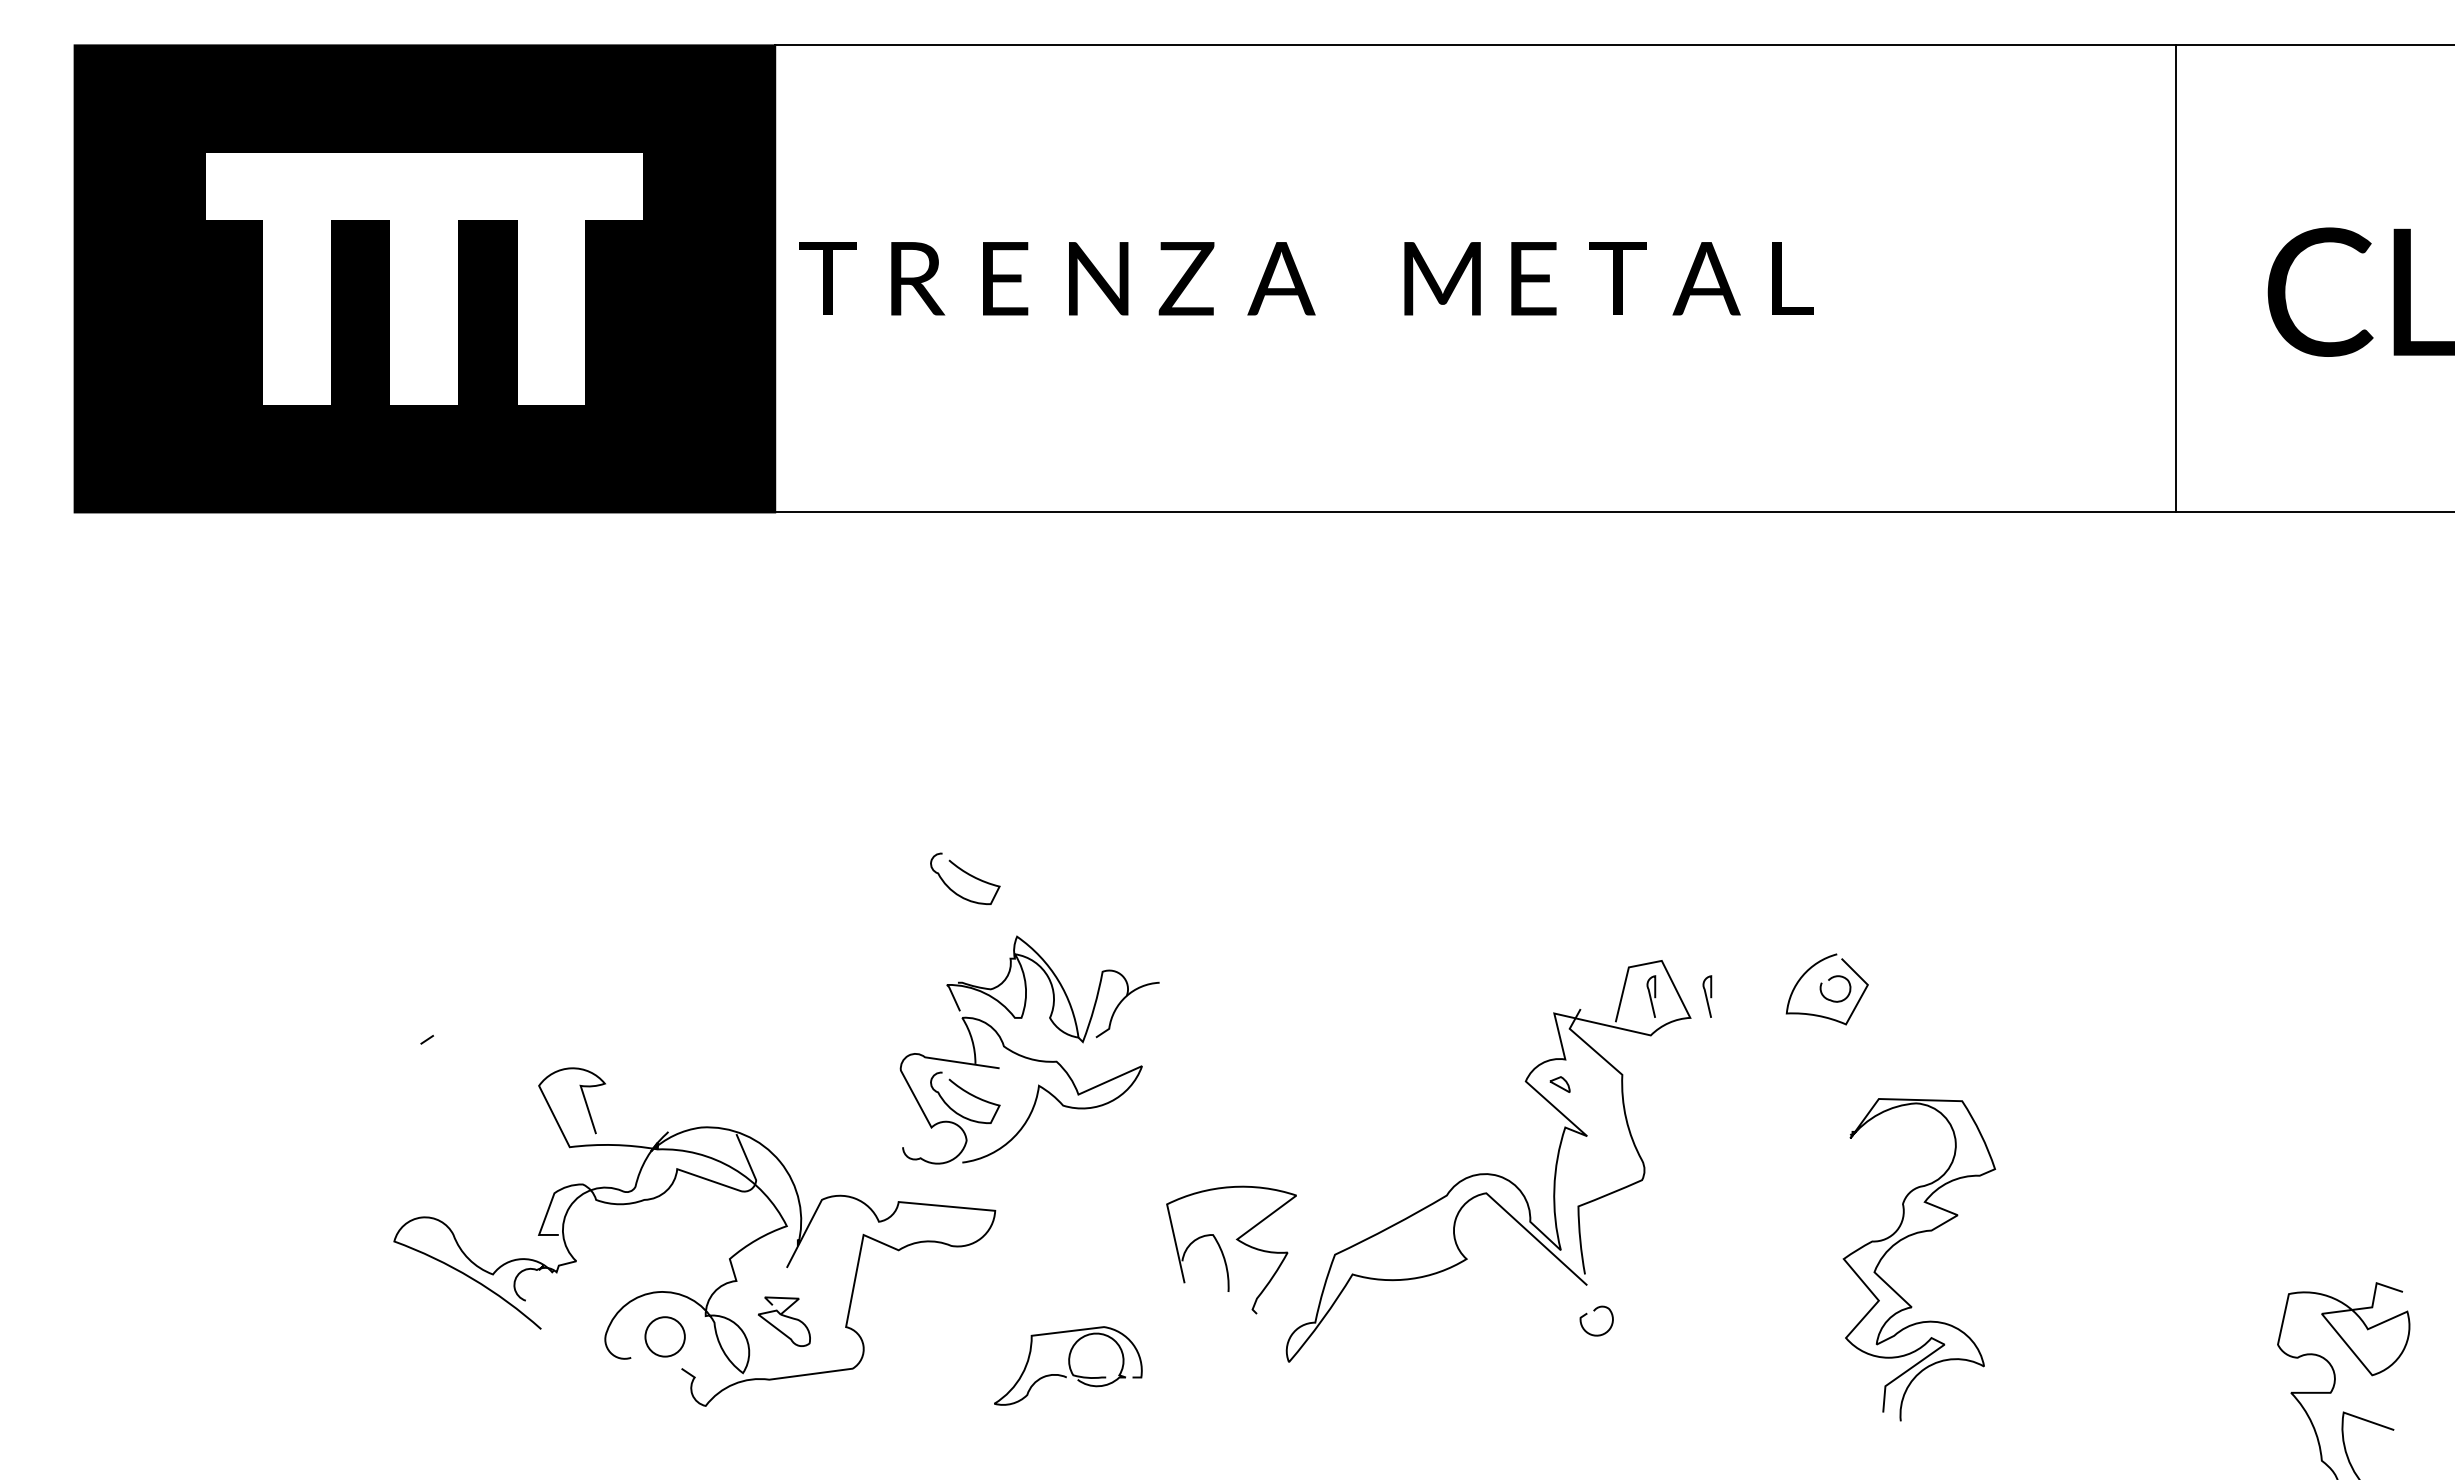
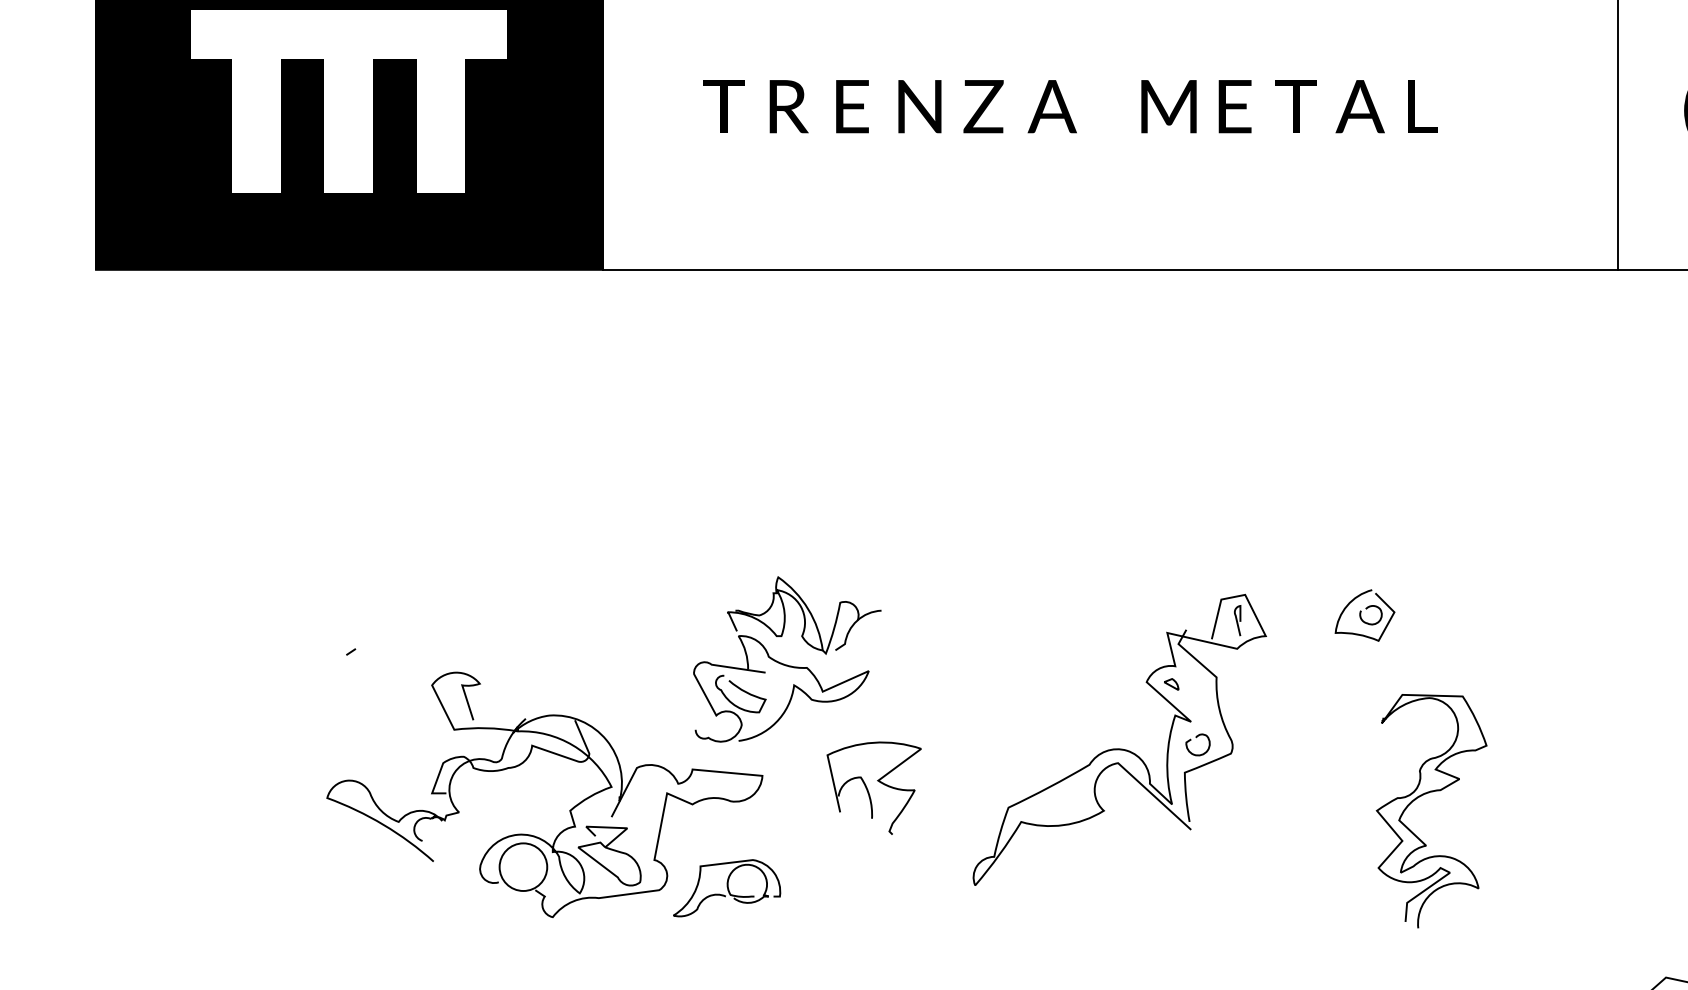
text: (1306, 278) -> (1070, 106), moved
curve: (968, 875) -> (743, 533), removed
curve: (1707, 996) -> (1278, 620), removed
part: (1223, 1252) -> (868, 790), moved
curve: (1594, 1311) -> (1196, 737), moved
part: (784, 1321) -> (609, 856), size x1.67
circle: (665, 1336) -> (523, 866), size x1.67
part: (1068, 1365) -> (727, 887), moved

